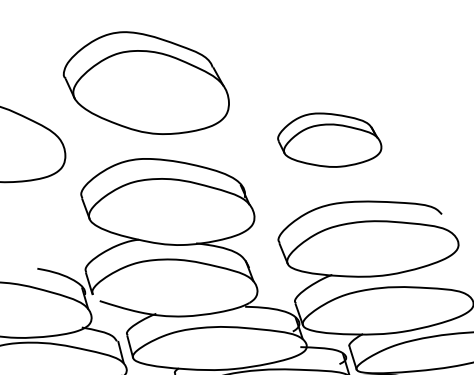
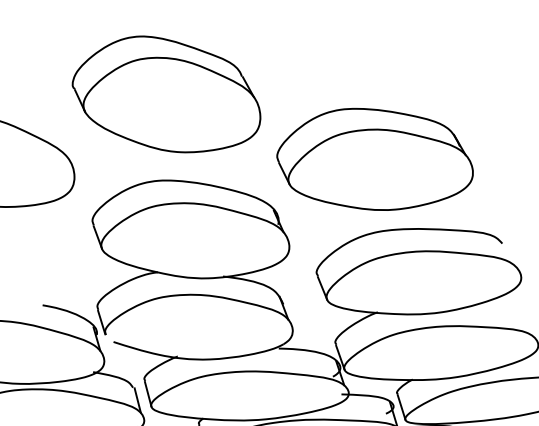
part: (329, 139) -> (374, 158), size x1.67

